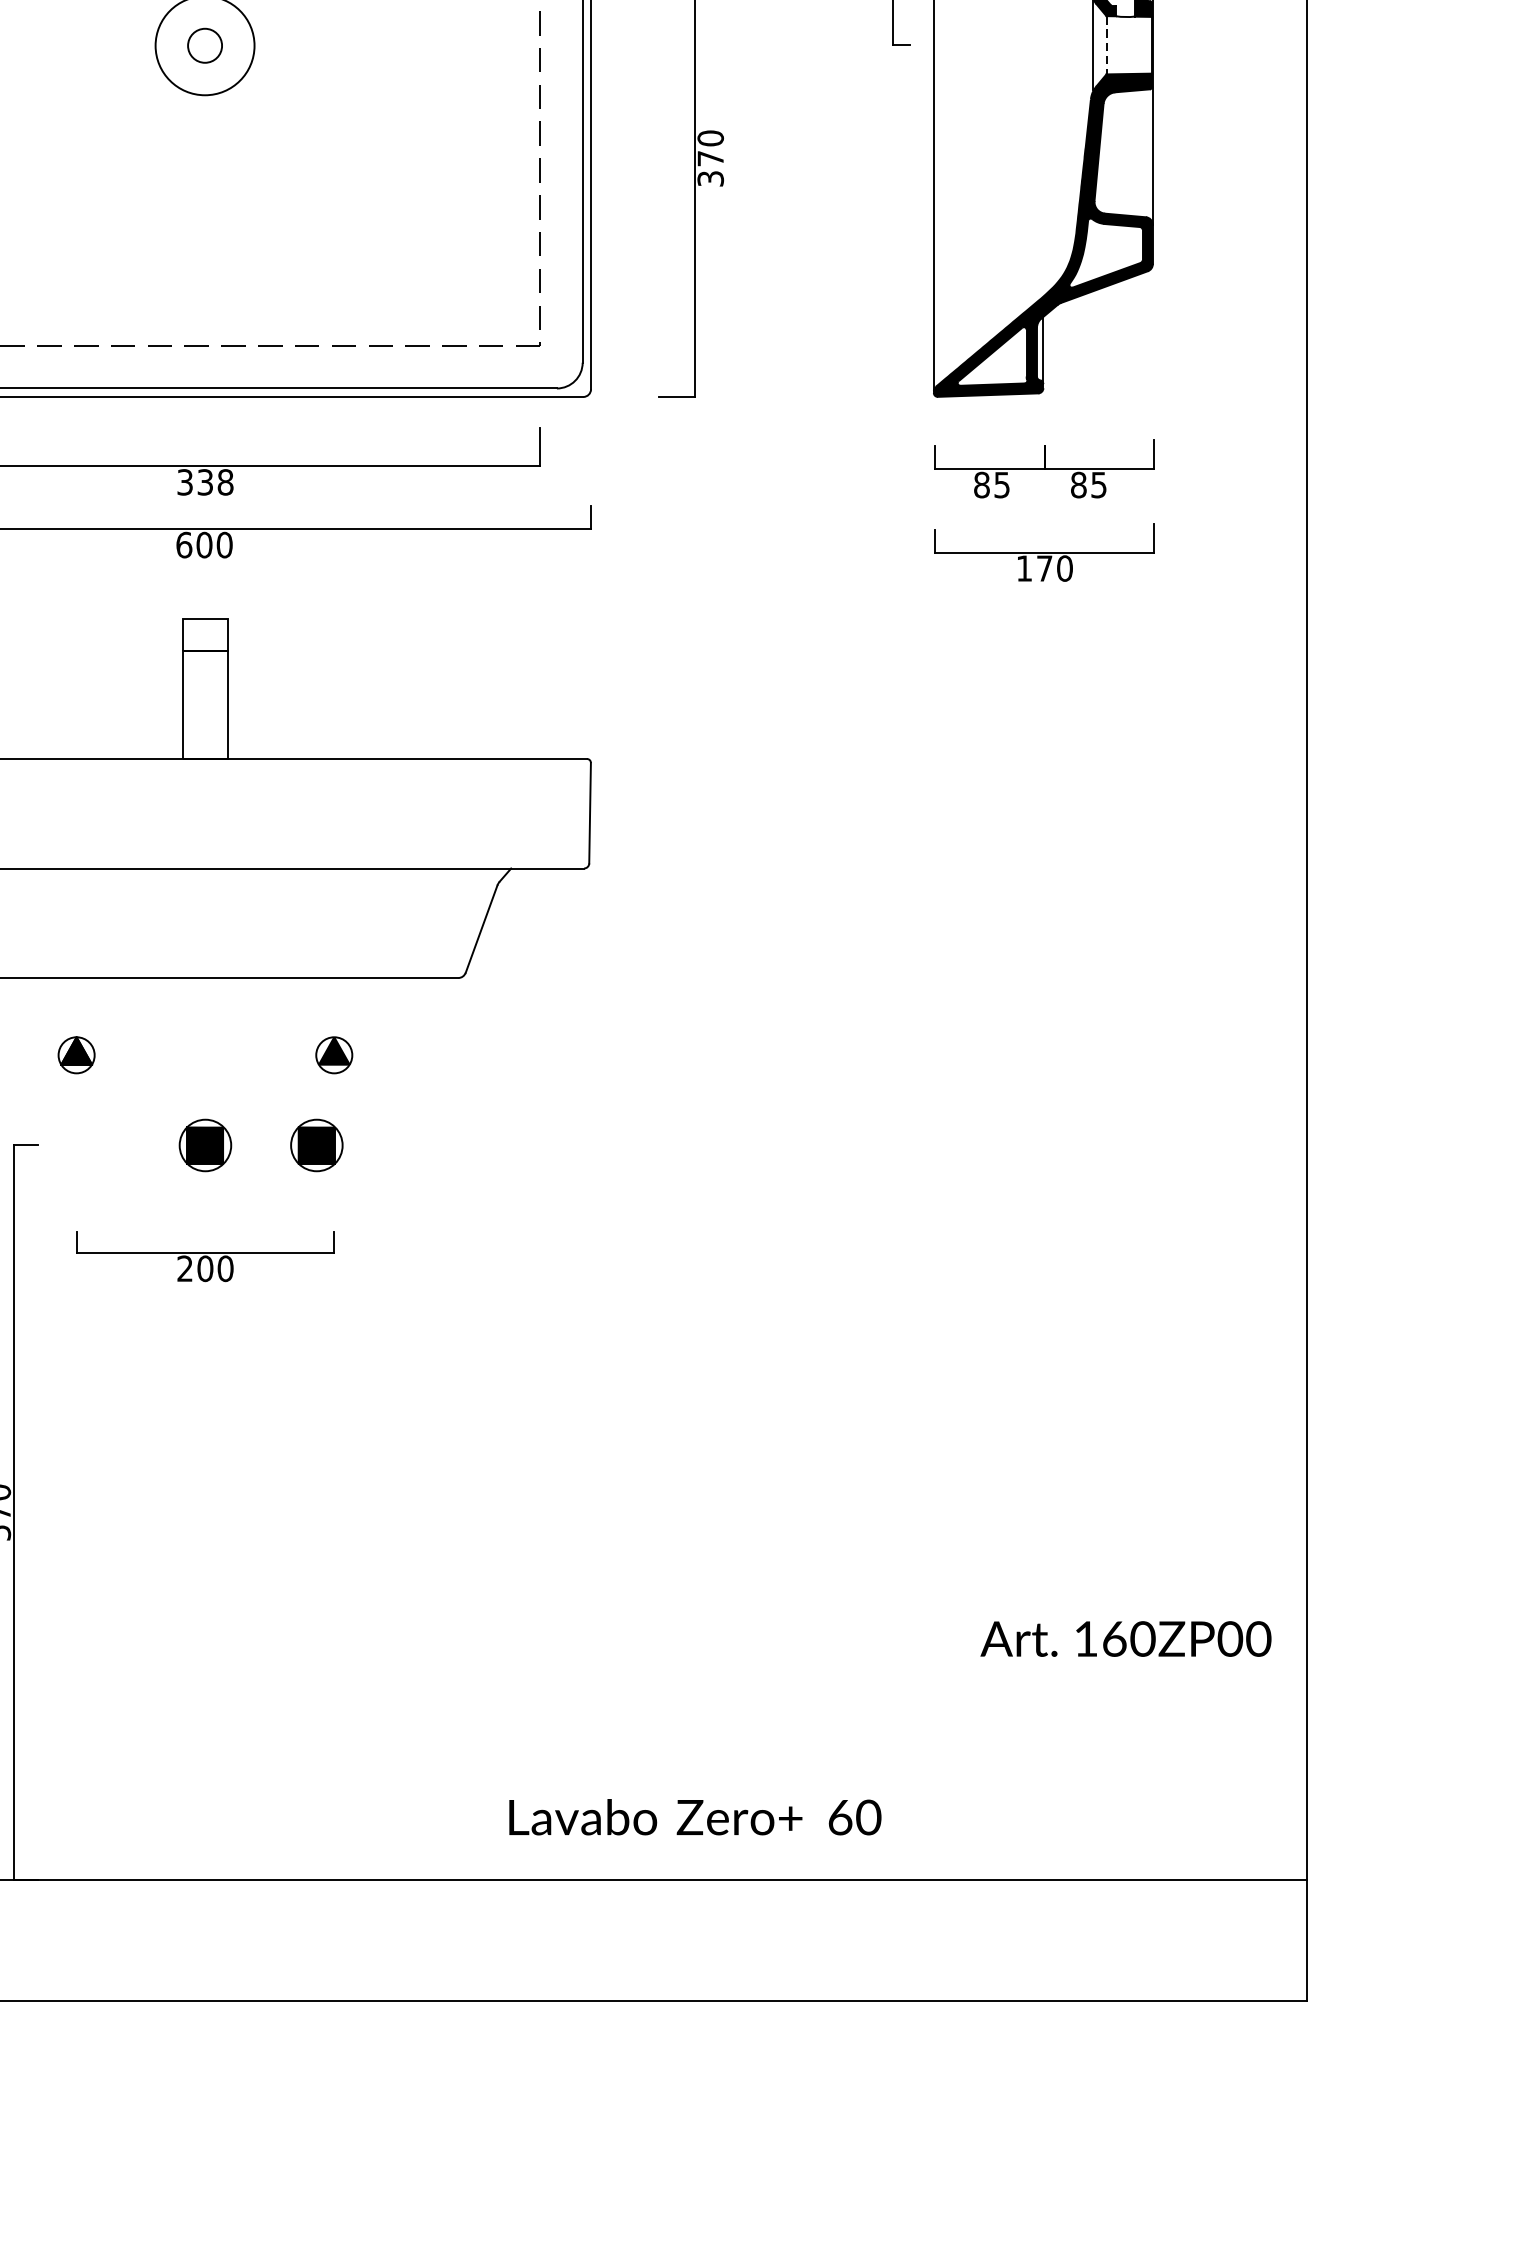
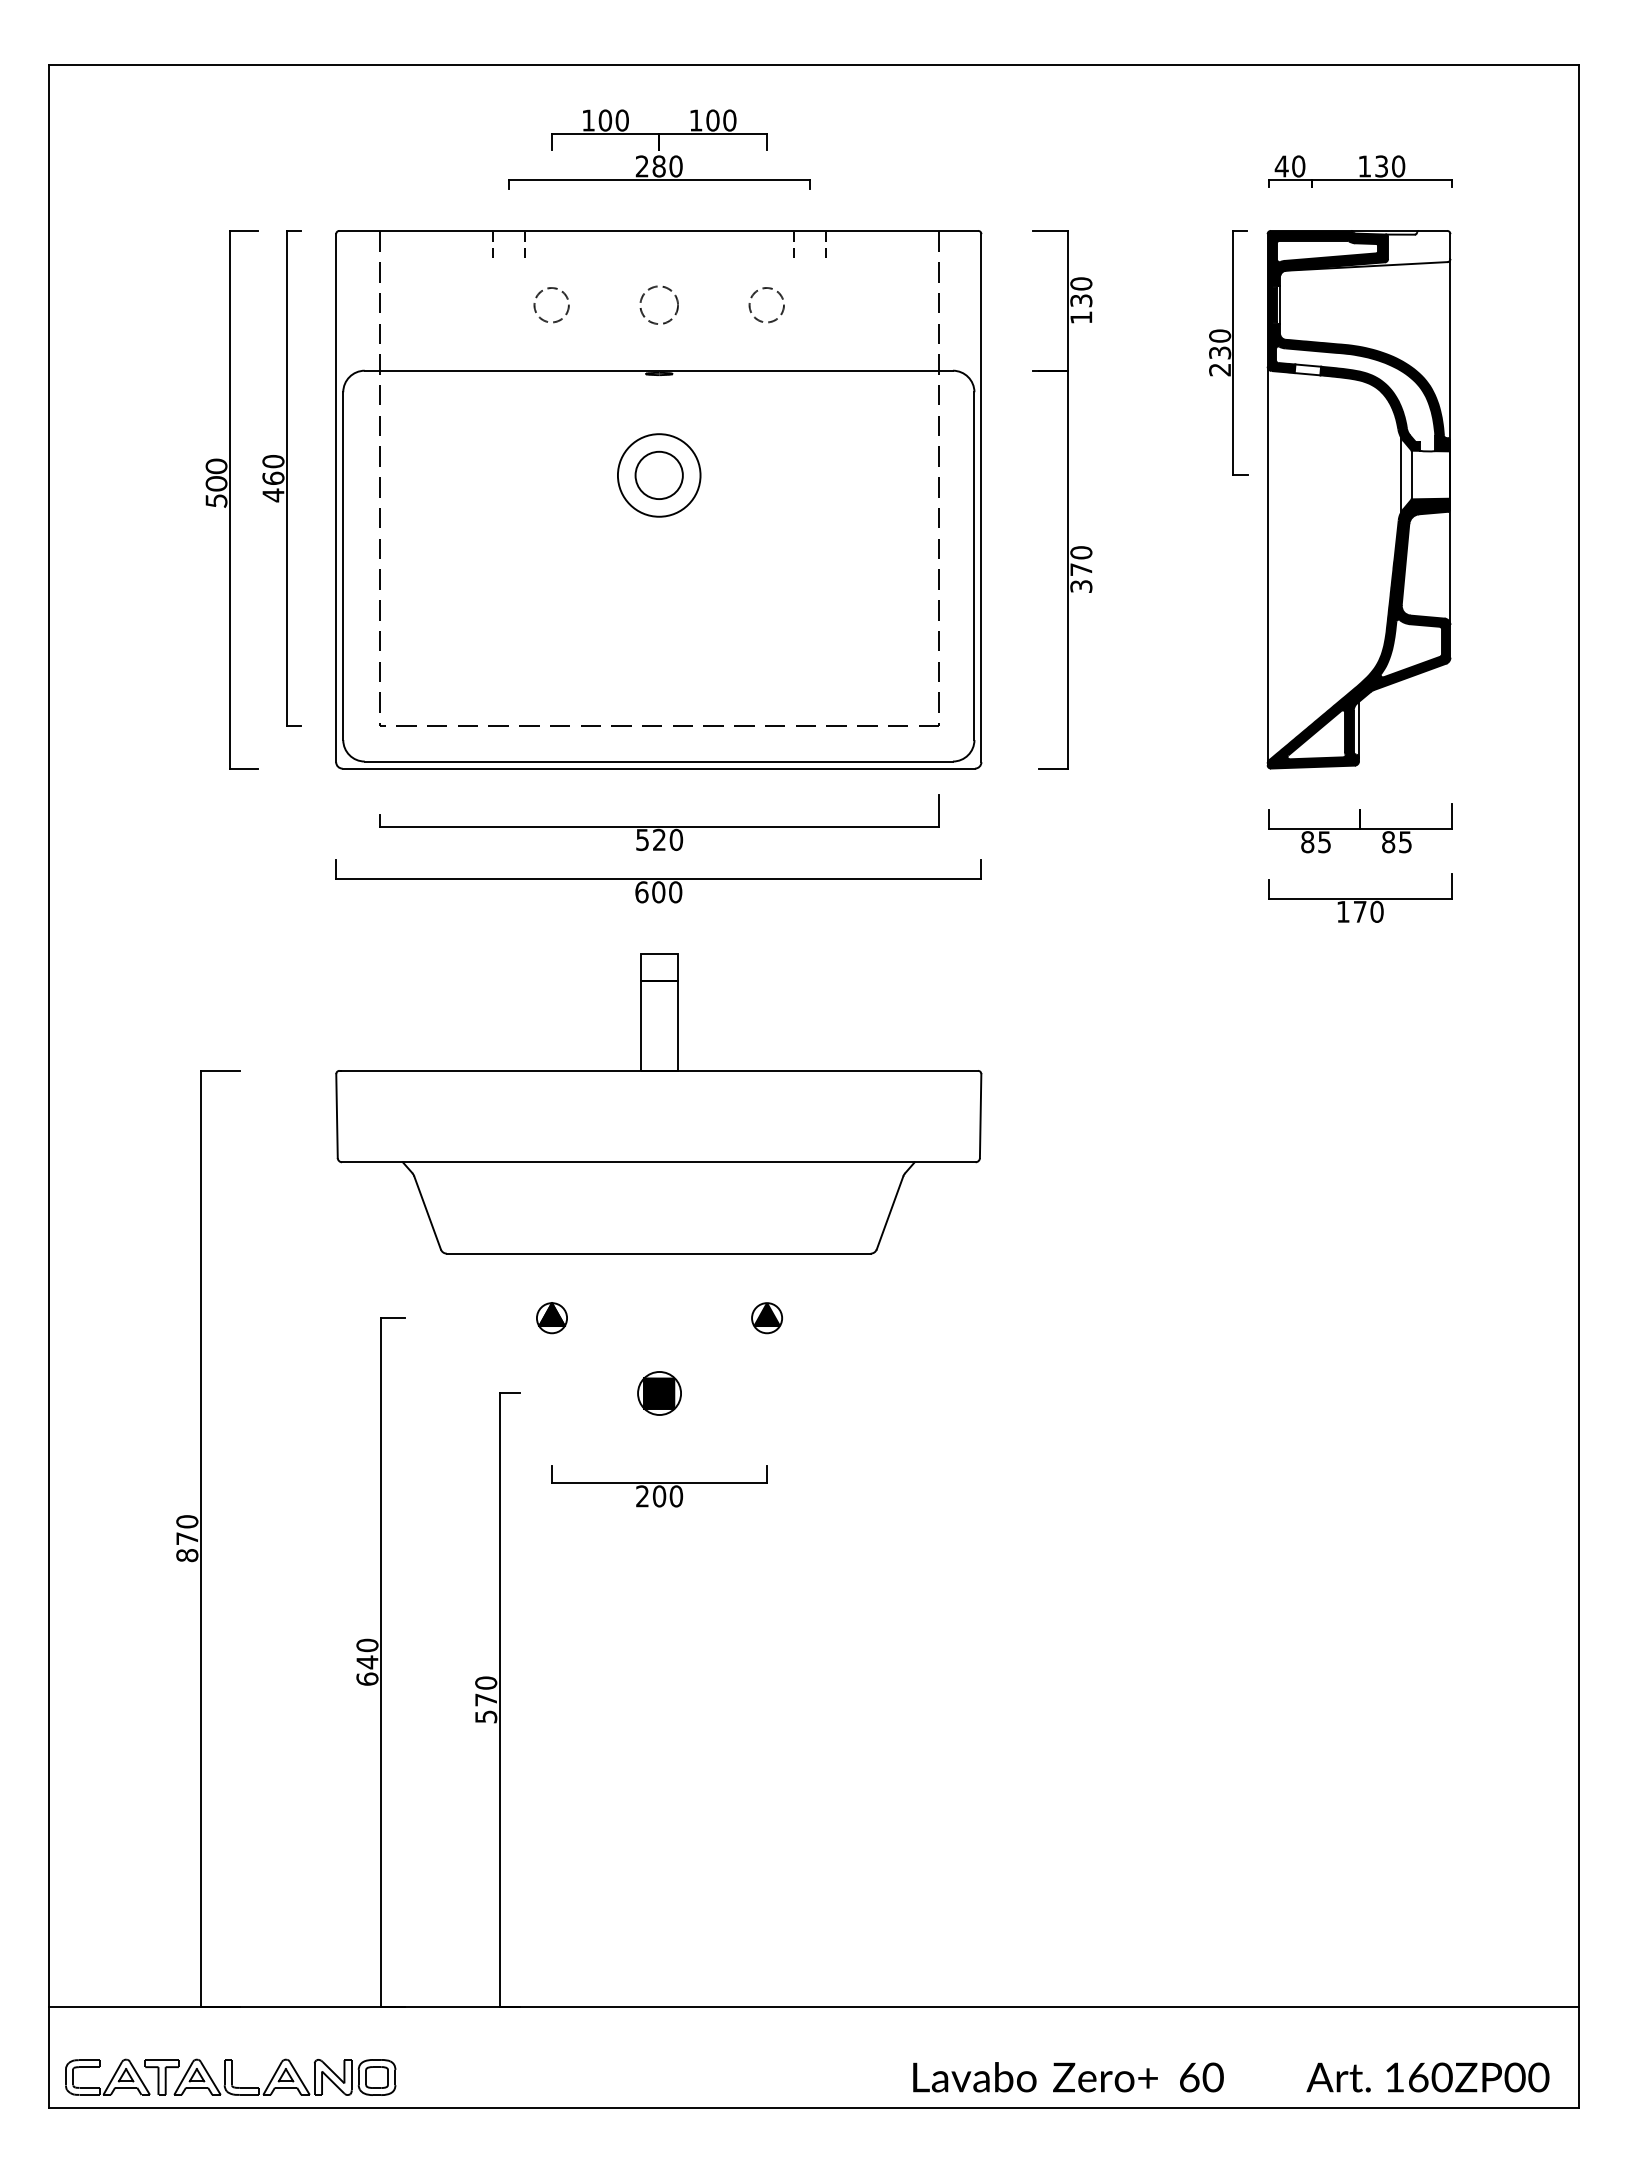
circle: (204, 45) -> (658, 475), size x1.67
line: (1106, 45) -> (1411, 475), dashed -> solid
text: (205, 481) -> (659, 839), 338 -> 520
part: (316, 1145) -> (752, 1393), removed
text: (1125, 1639) -> (1427, 2077), moved
text: (695, 1817) -> (1068, 2077), moved

